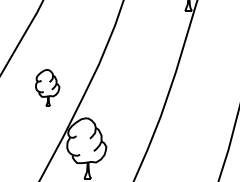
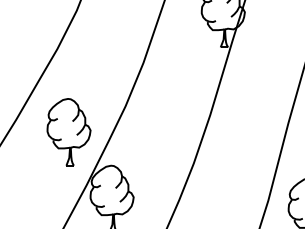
part: (47, 88) -> (68, 132), size x1.67

